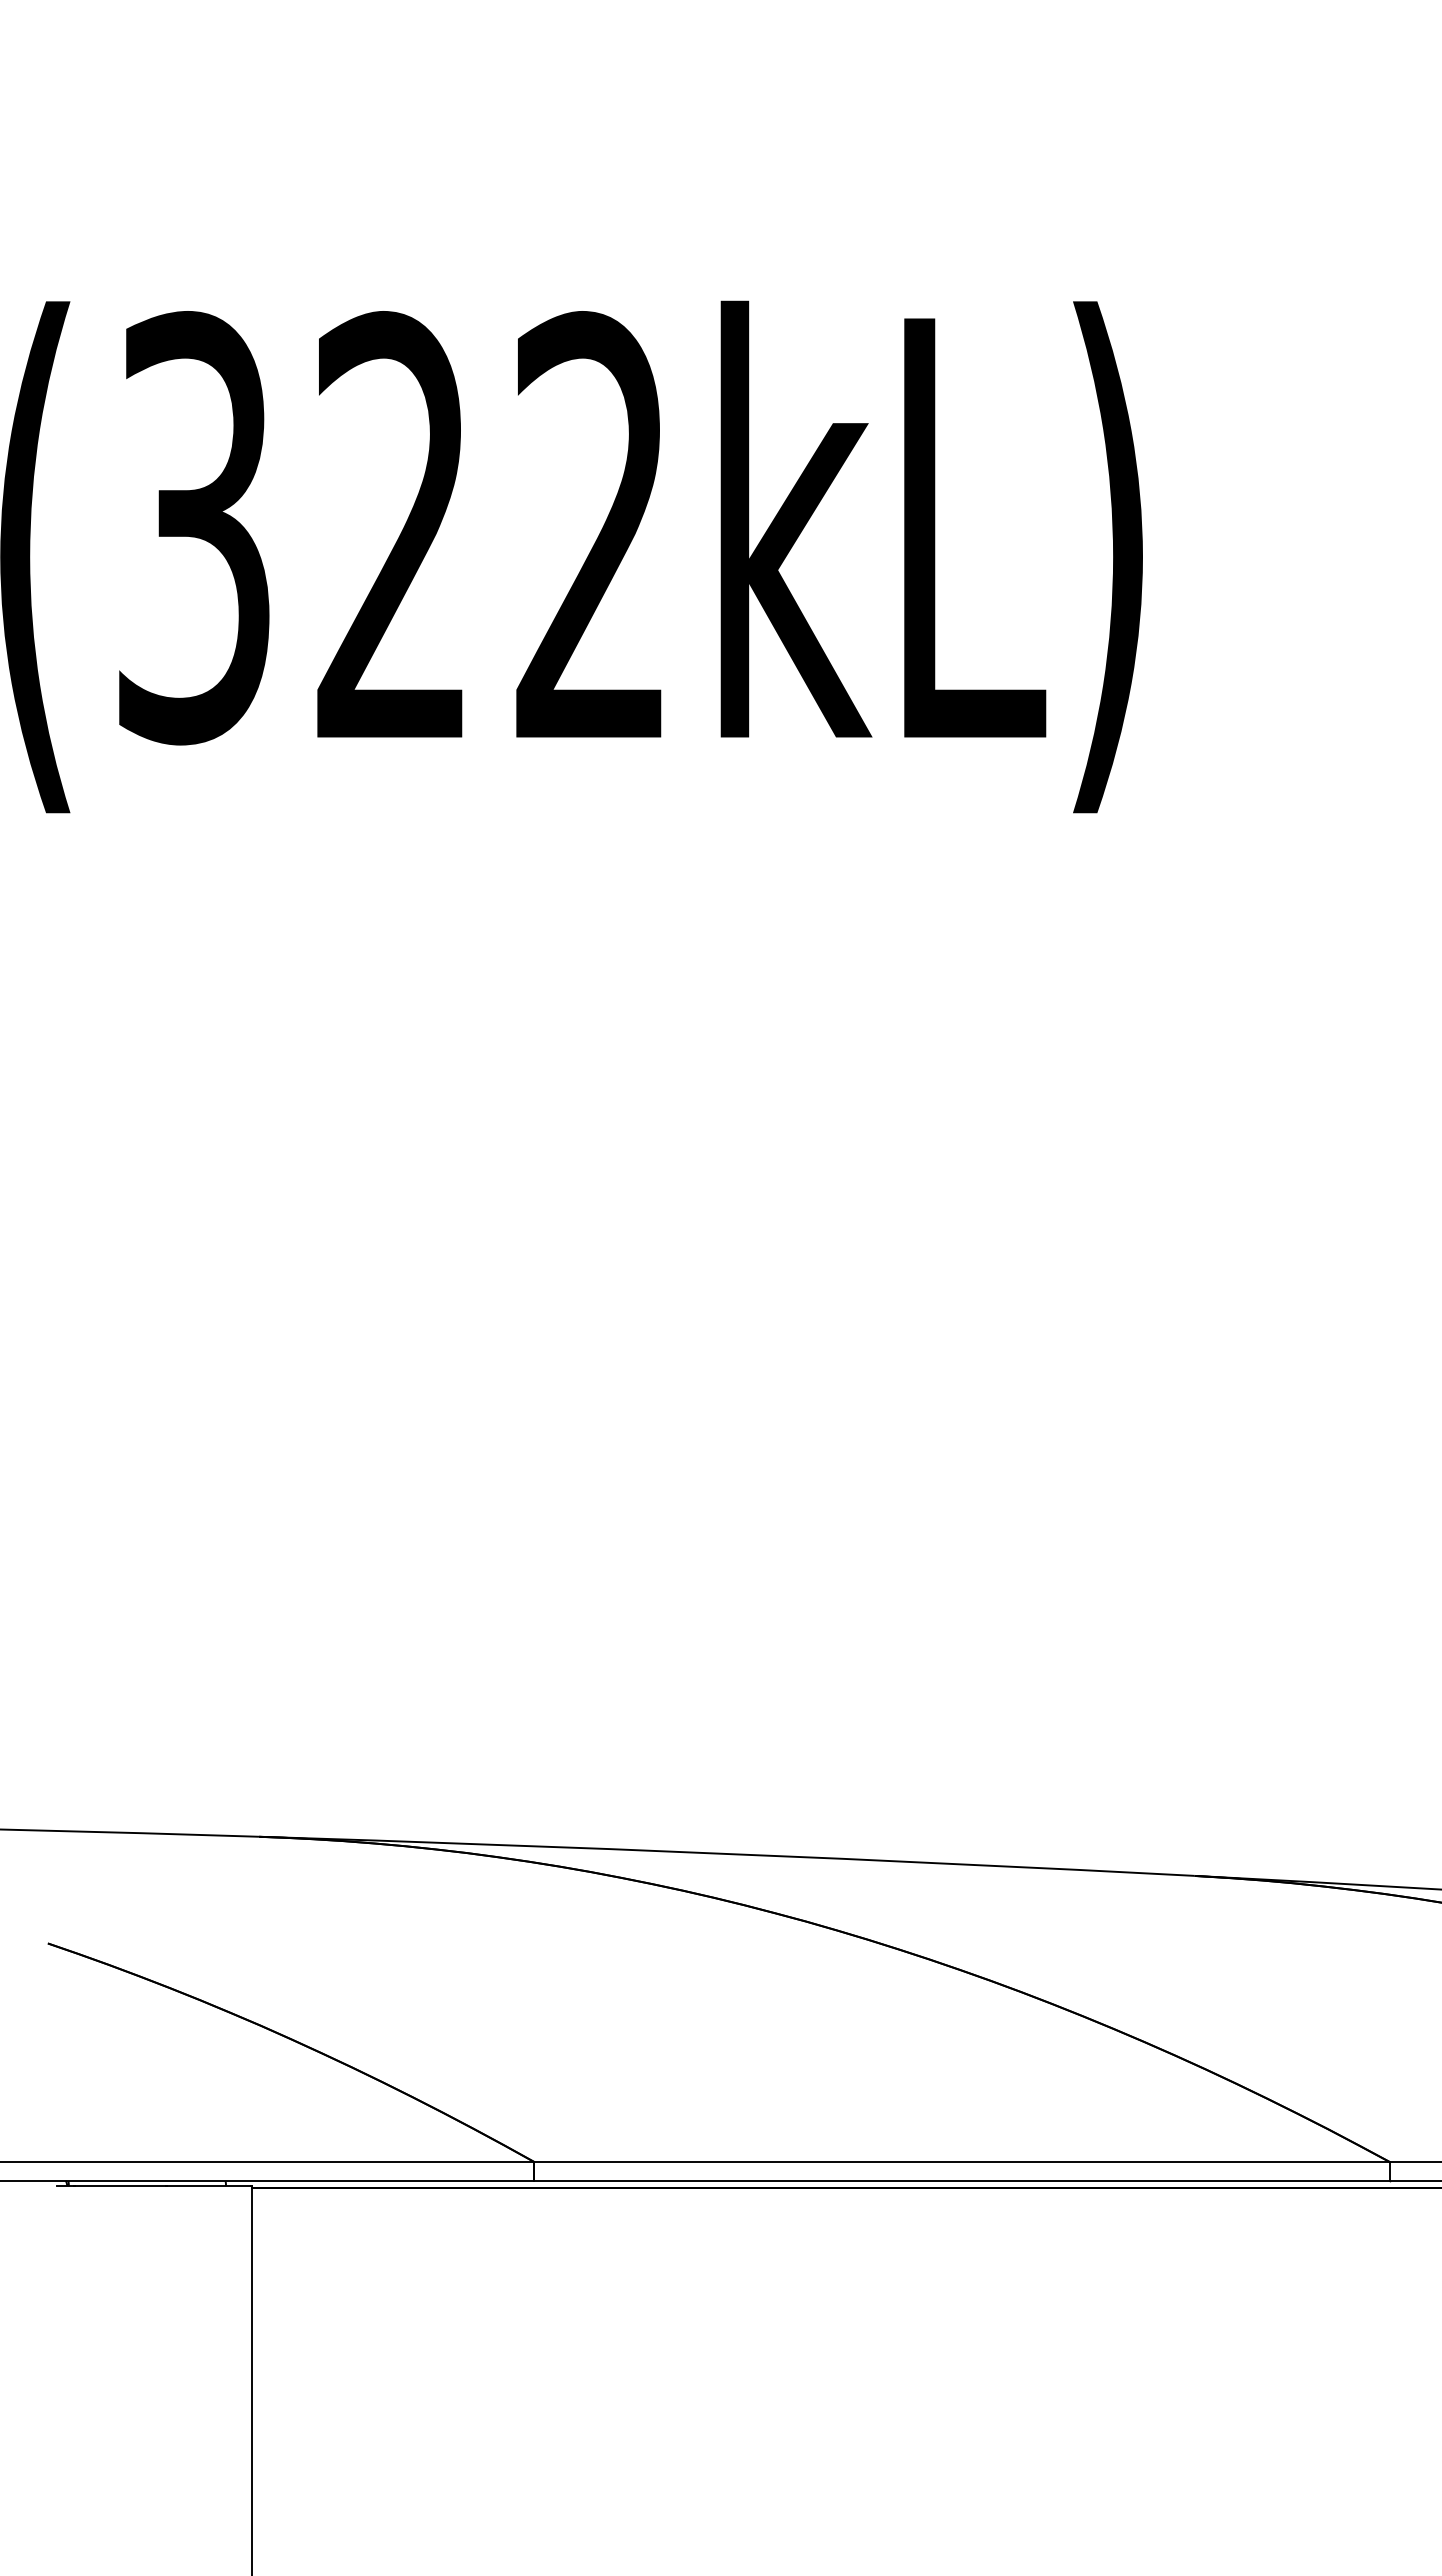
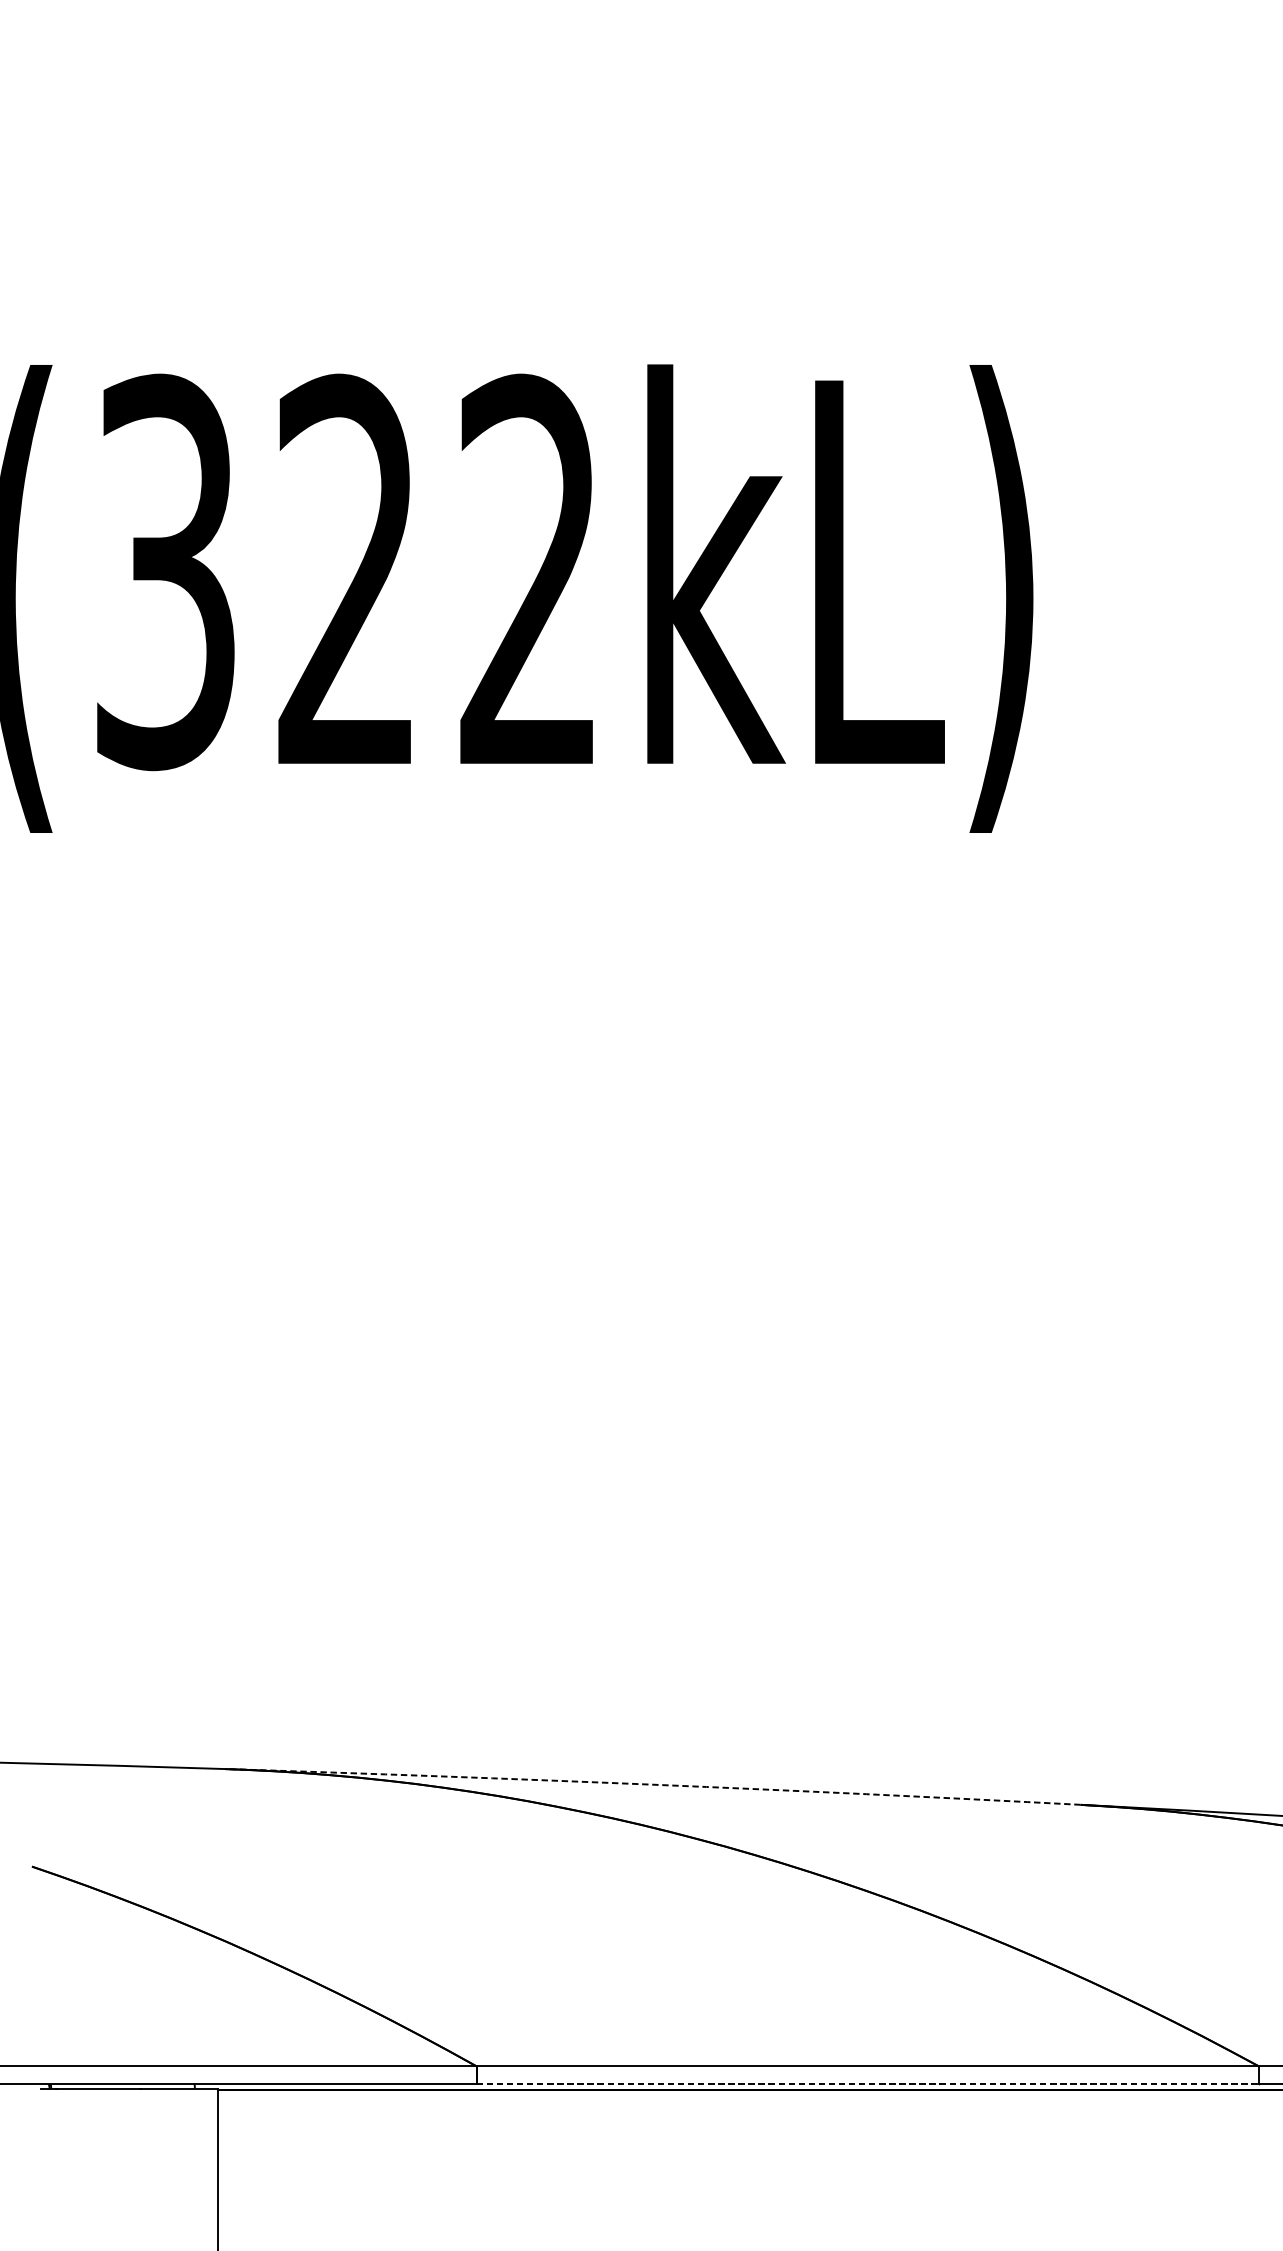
arc: (726, 1853) -> (652, 1784), solid -> dashed
line: (961, 2181) -> (867, 2084), solid -> dashed

